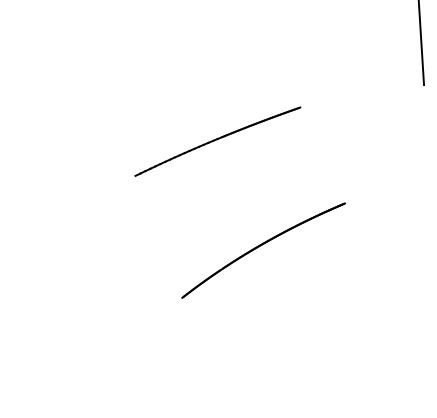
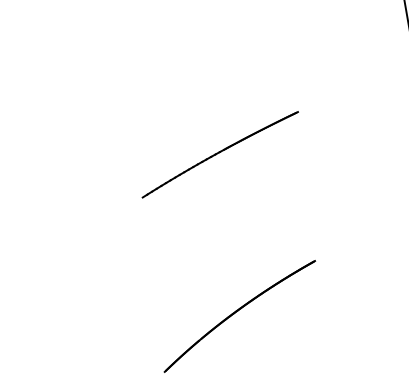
part: (263, 250) -> (239, 316), moved

